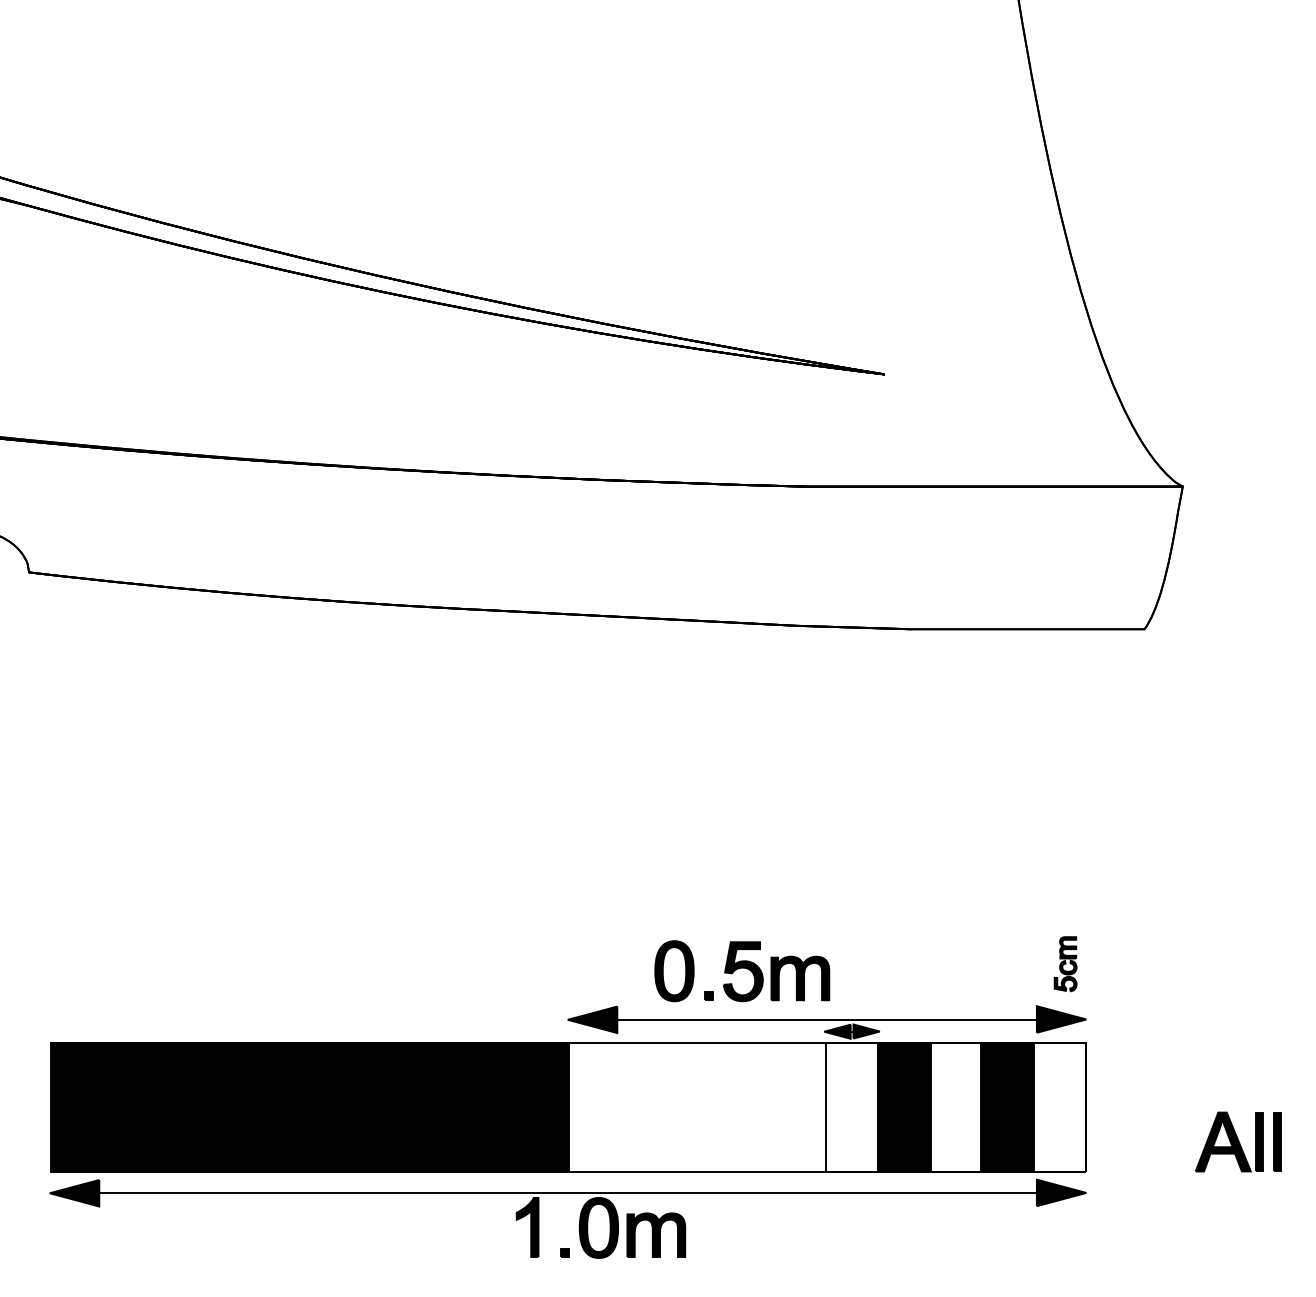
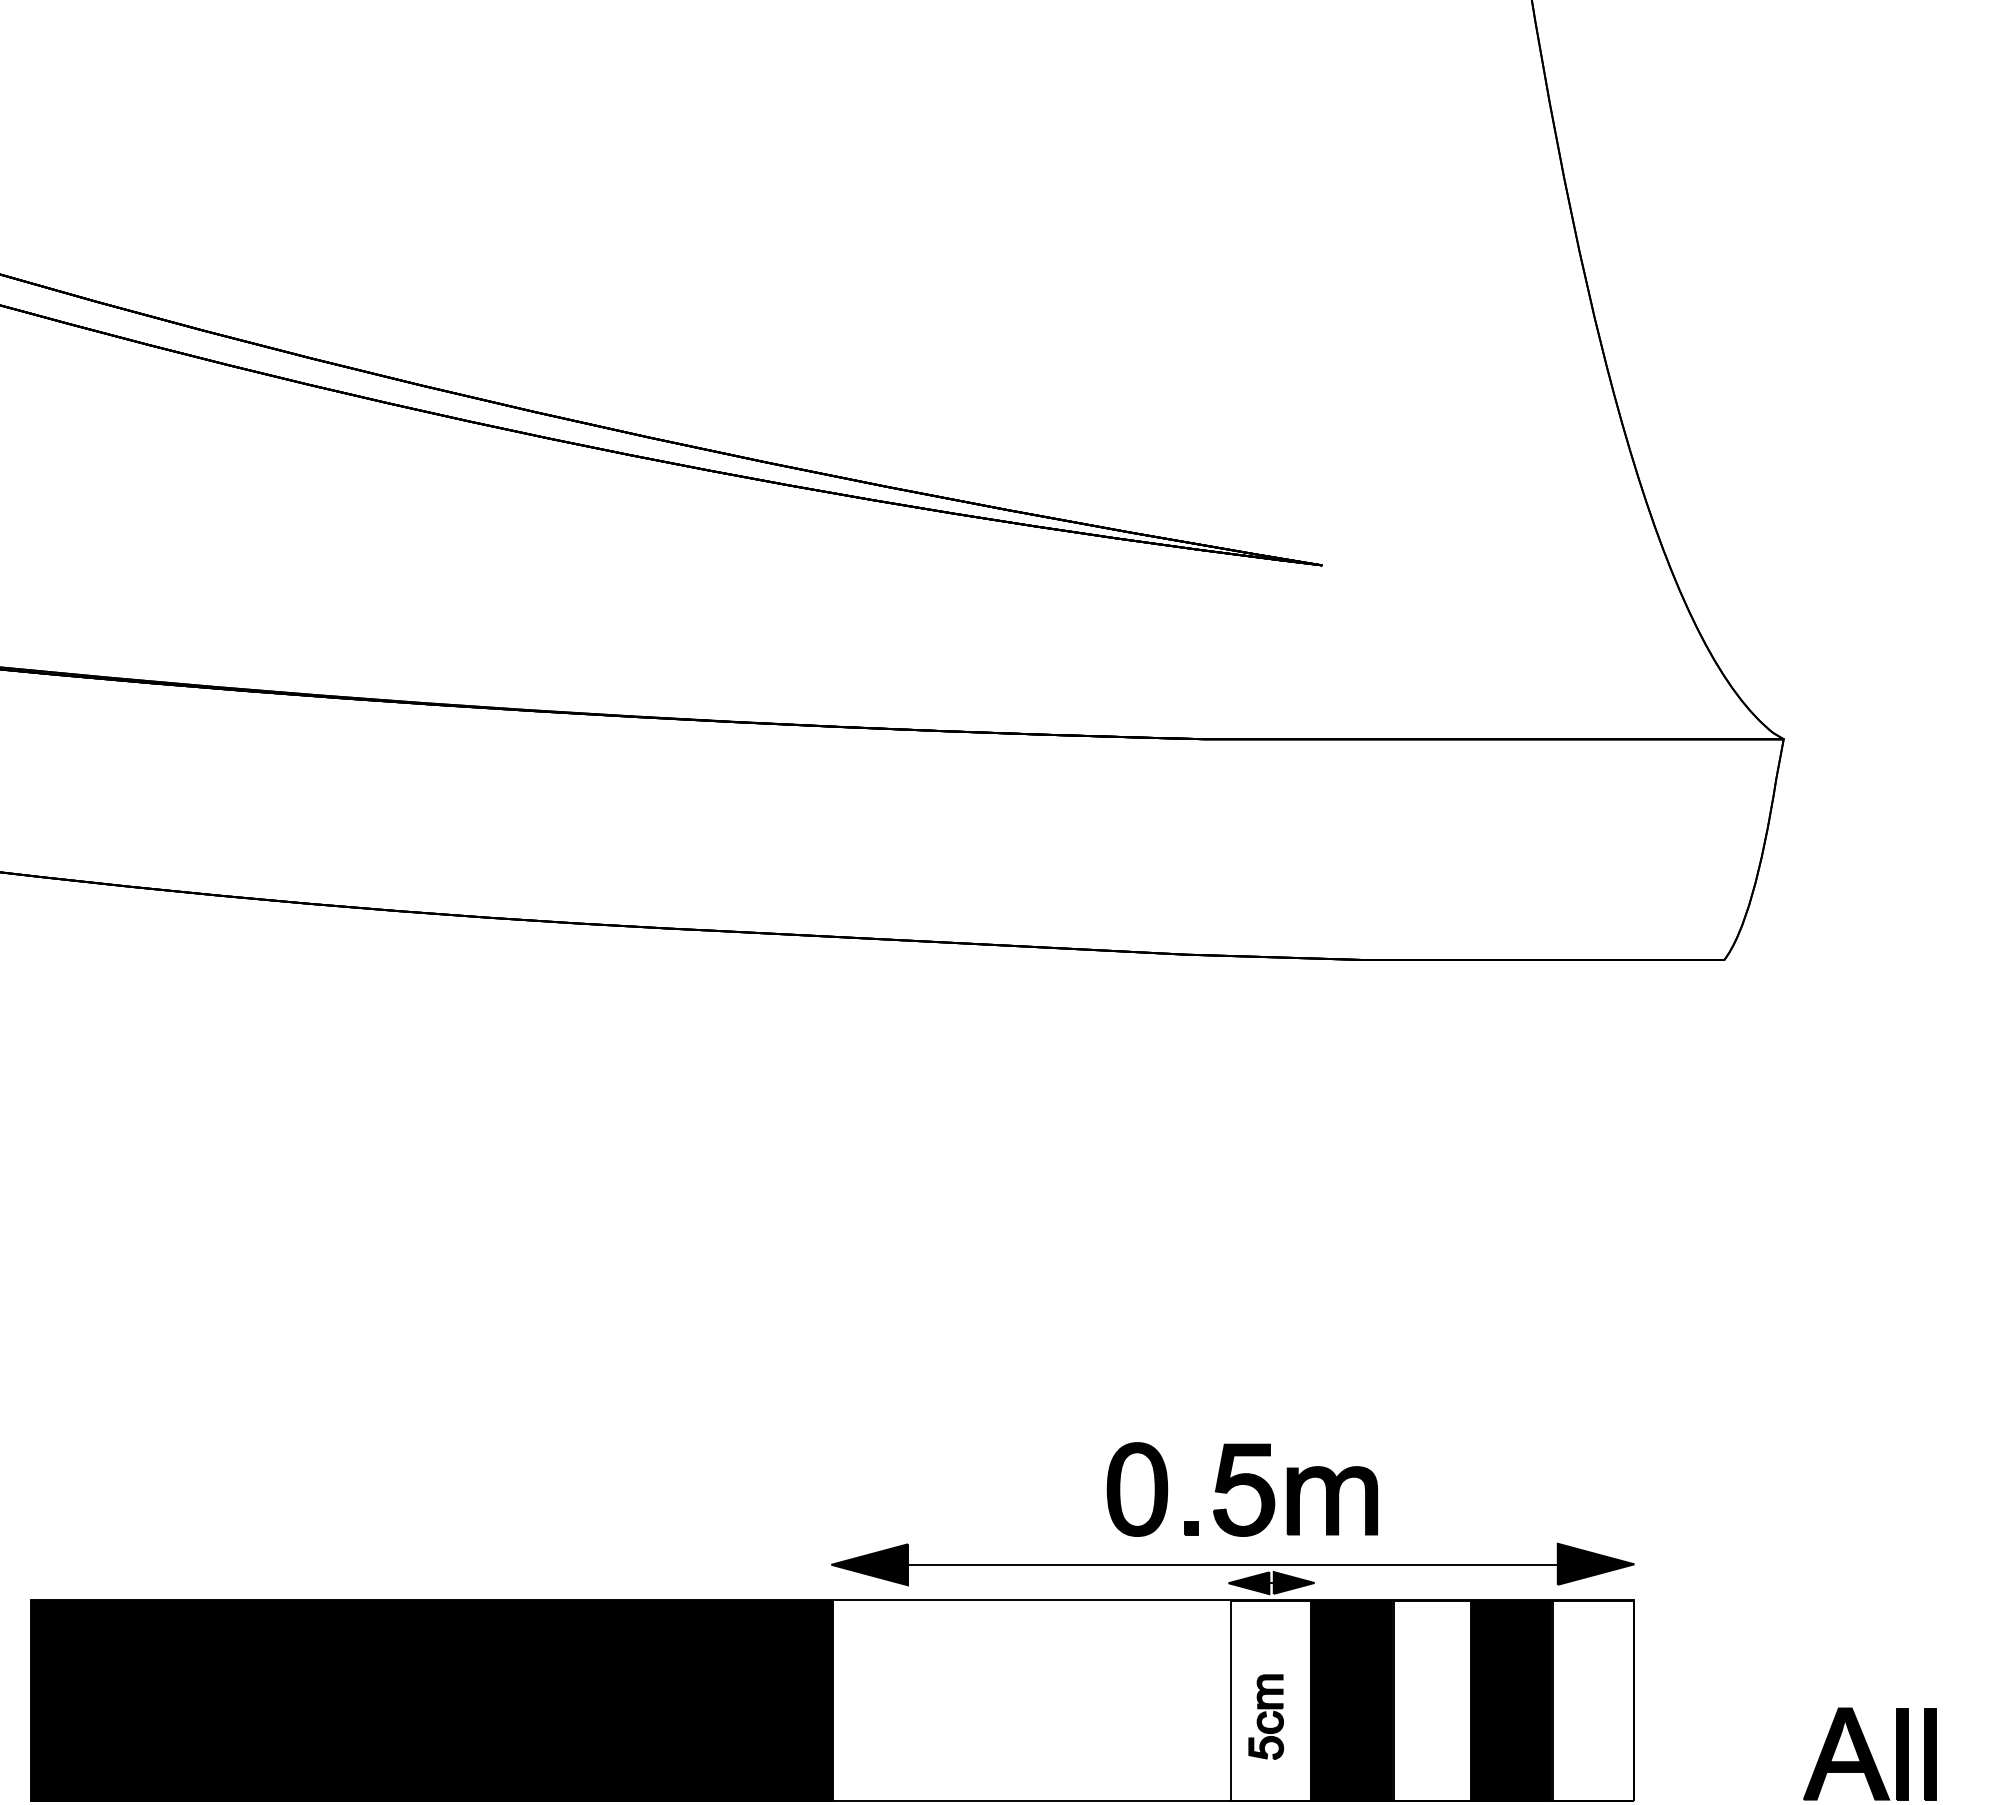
part: (1065, 964) -> (1266, 1717), moved
part: (742, 971) -> (1242, 1489), moved

